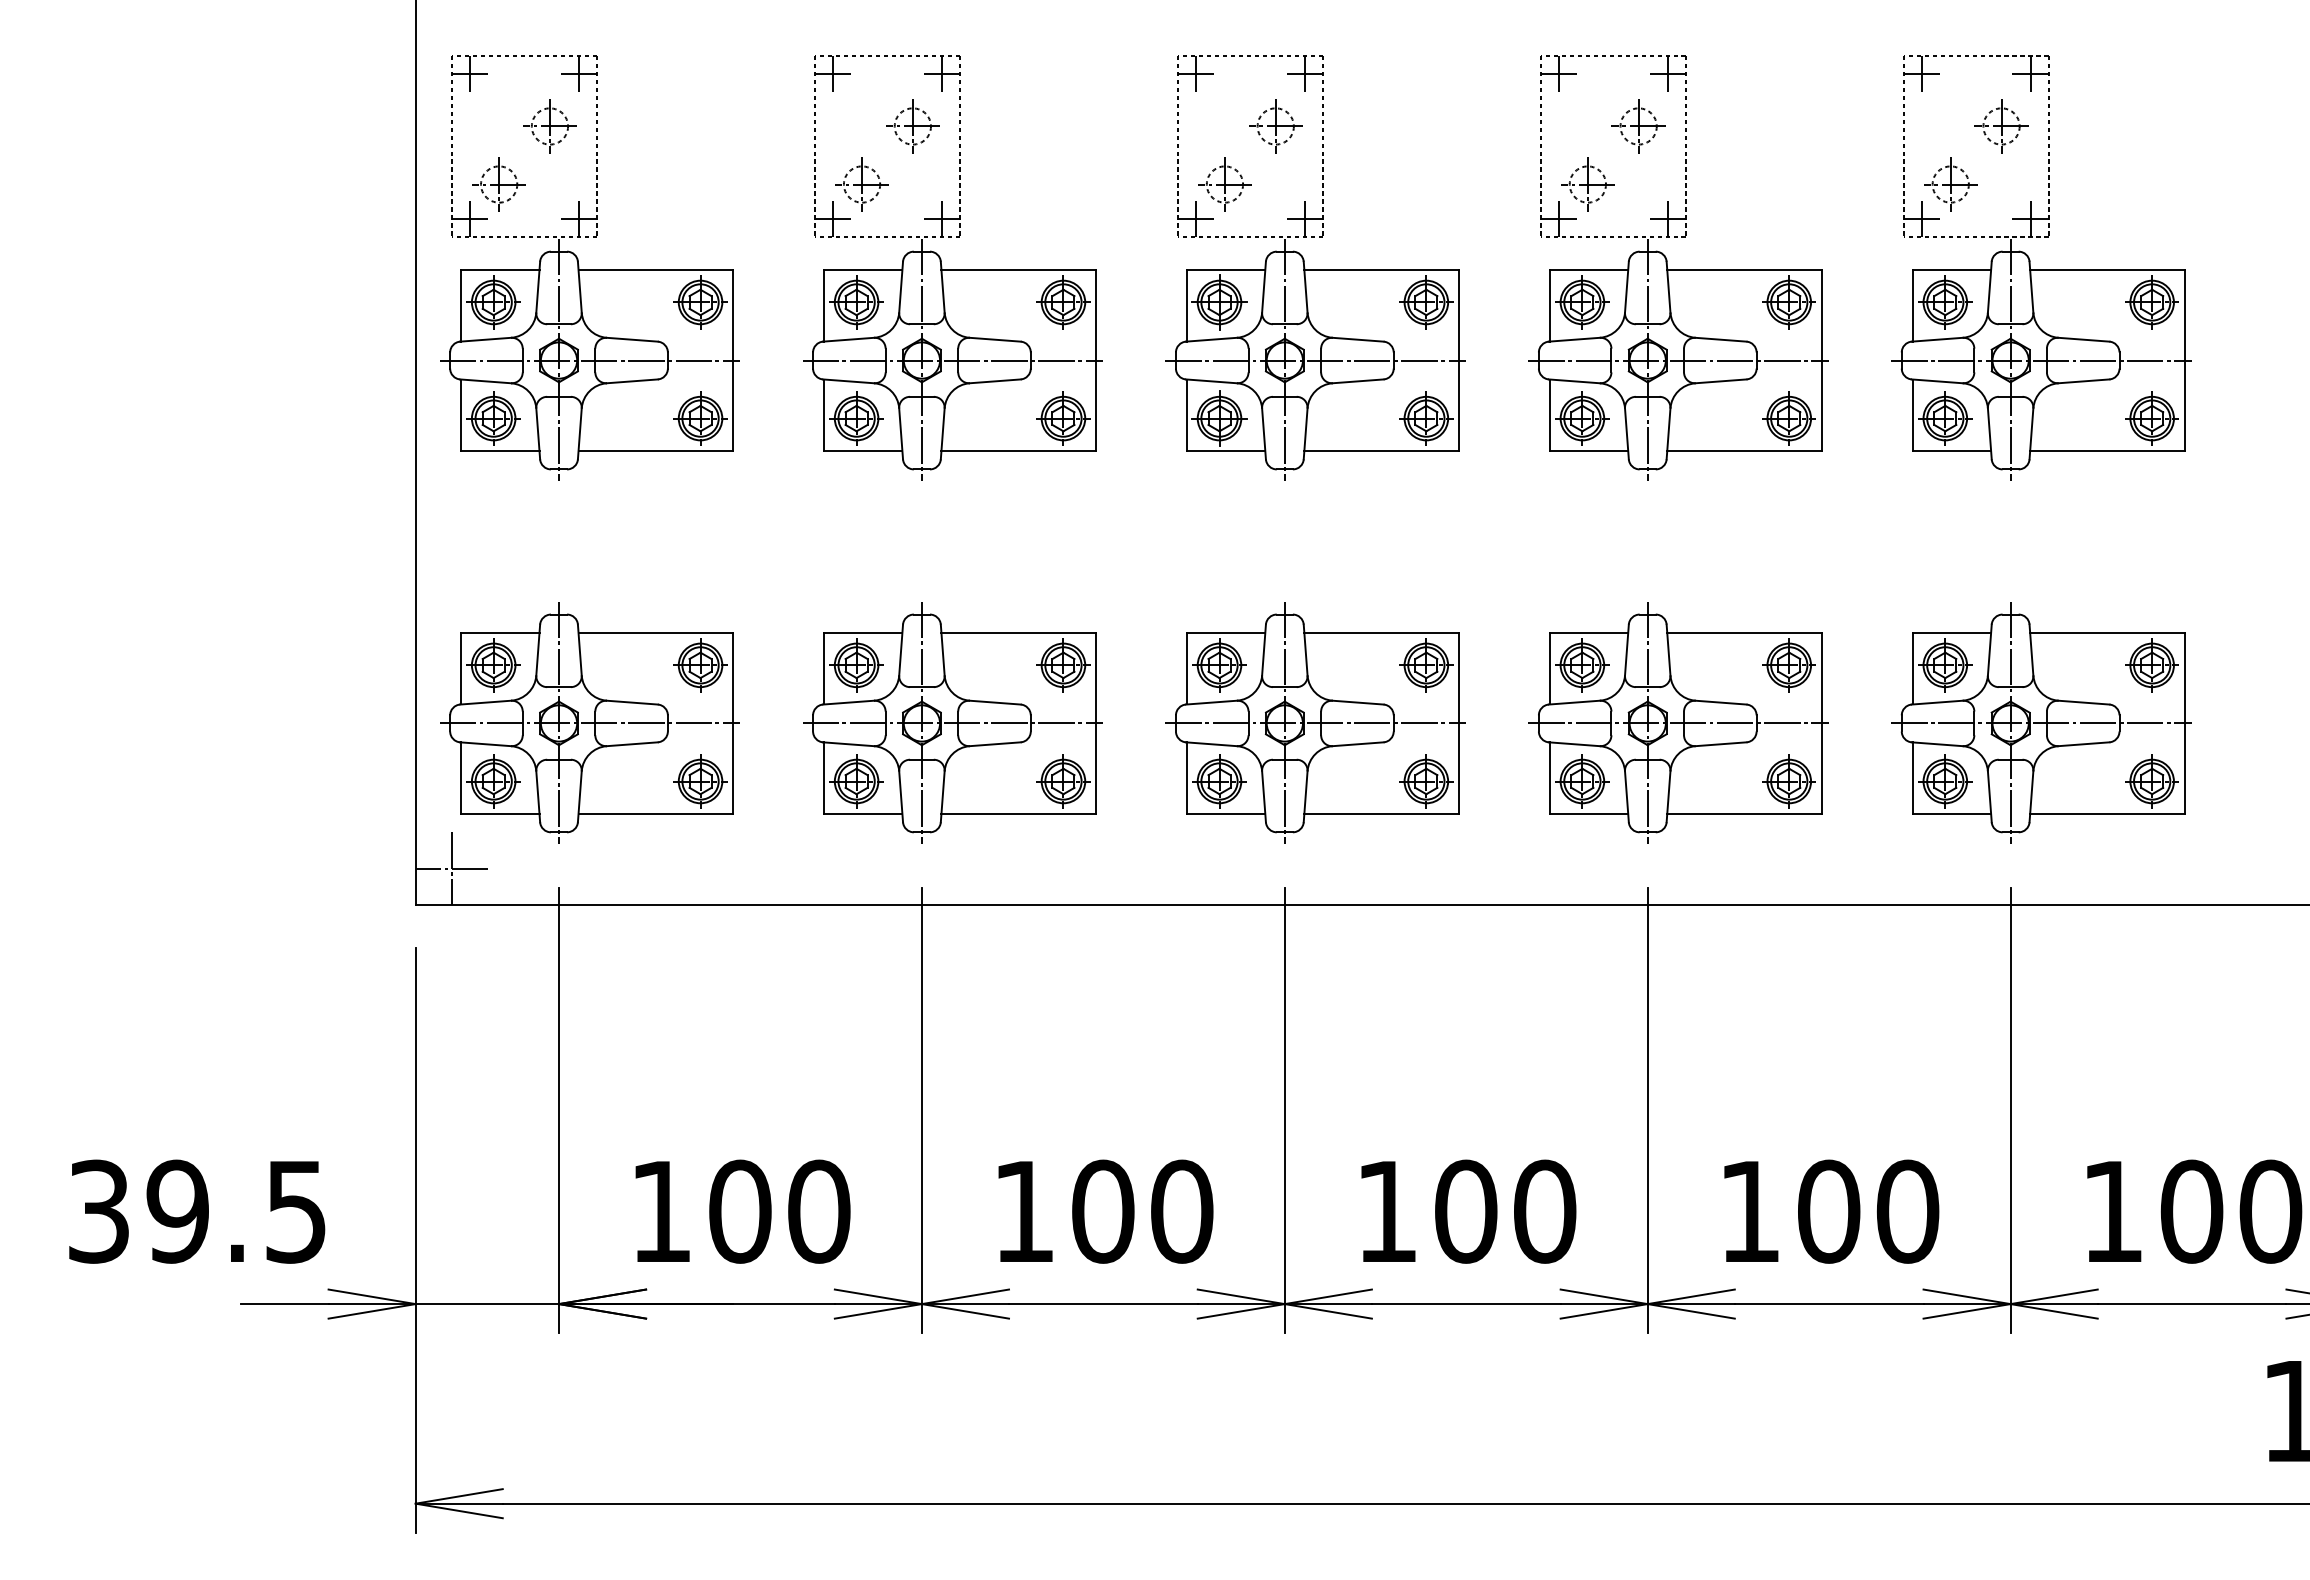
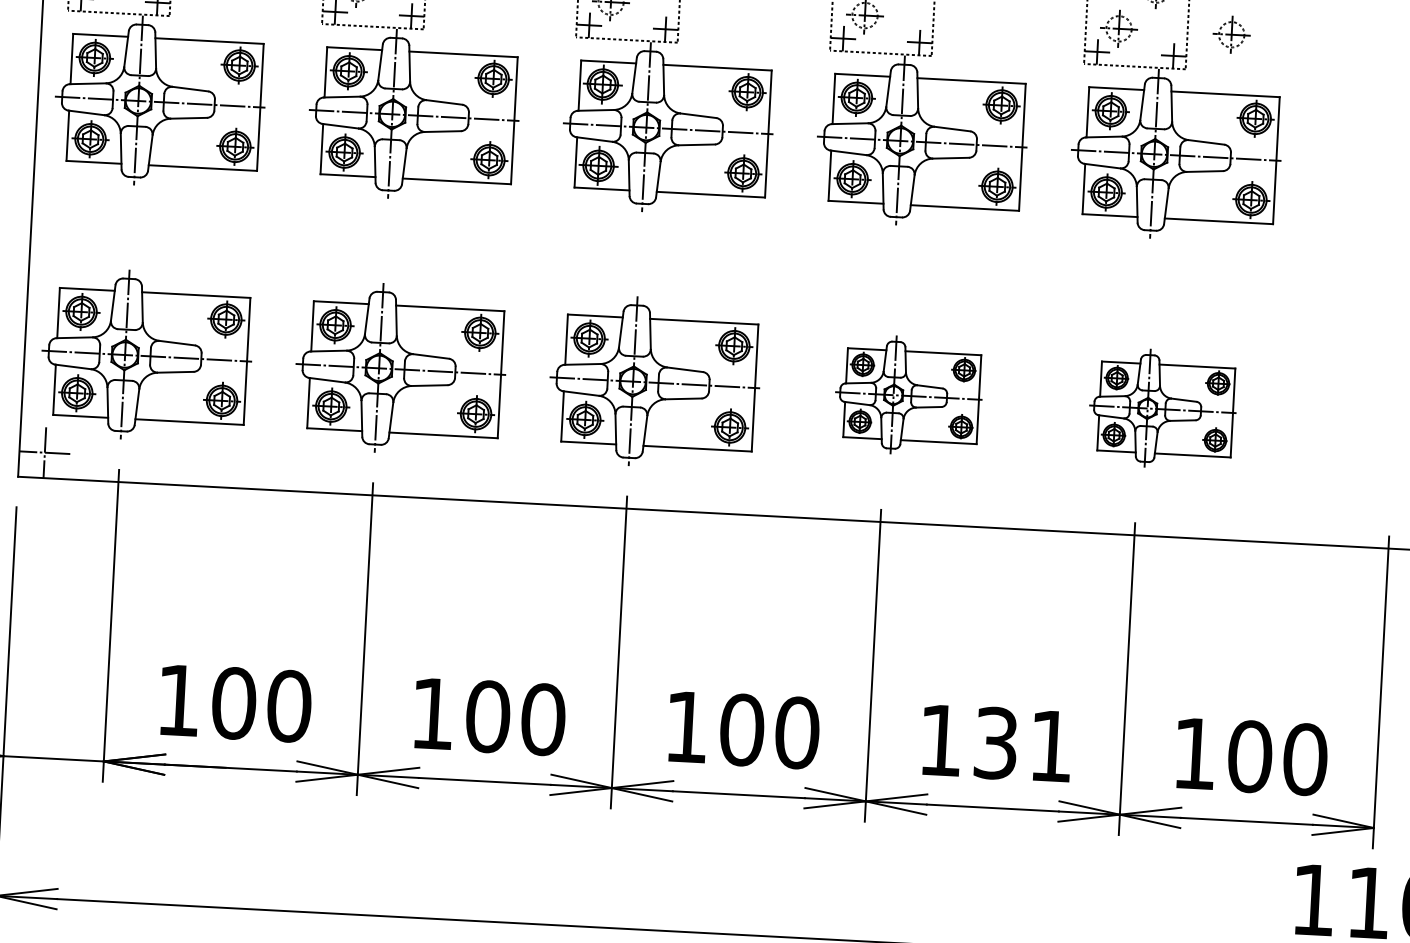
part: (2111, 184) -> (1231, 34), added
part: (1678, 722) -> (908, 395), size x0.7
part: (2041, 722) -> (1162, 408), size x0.7
text: (1868, 1211) -> (1023, 744), 100 -> 131

